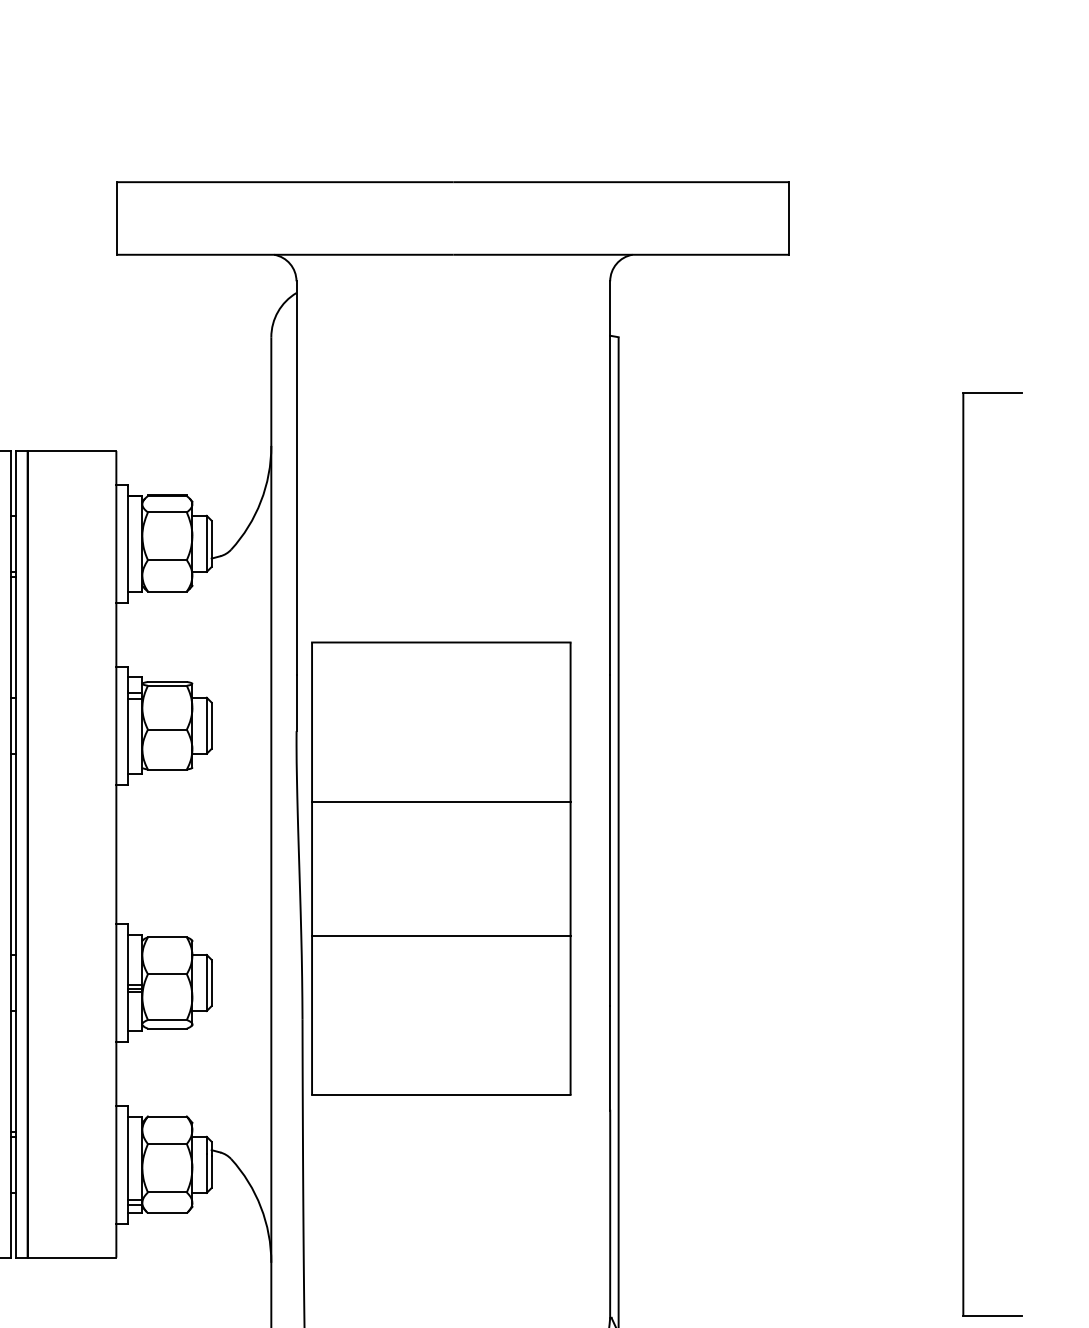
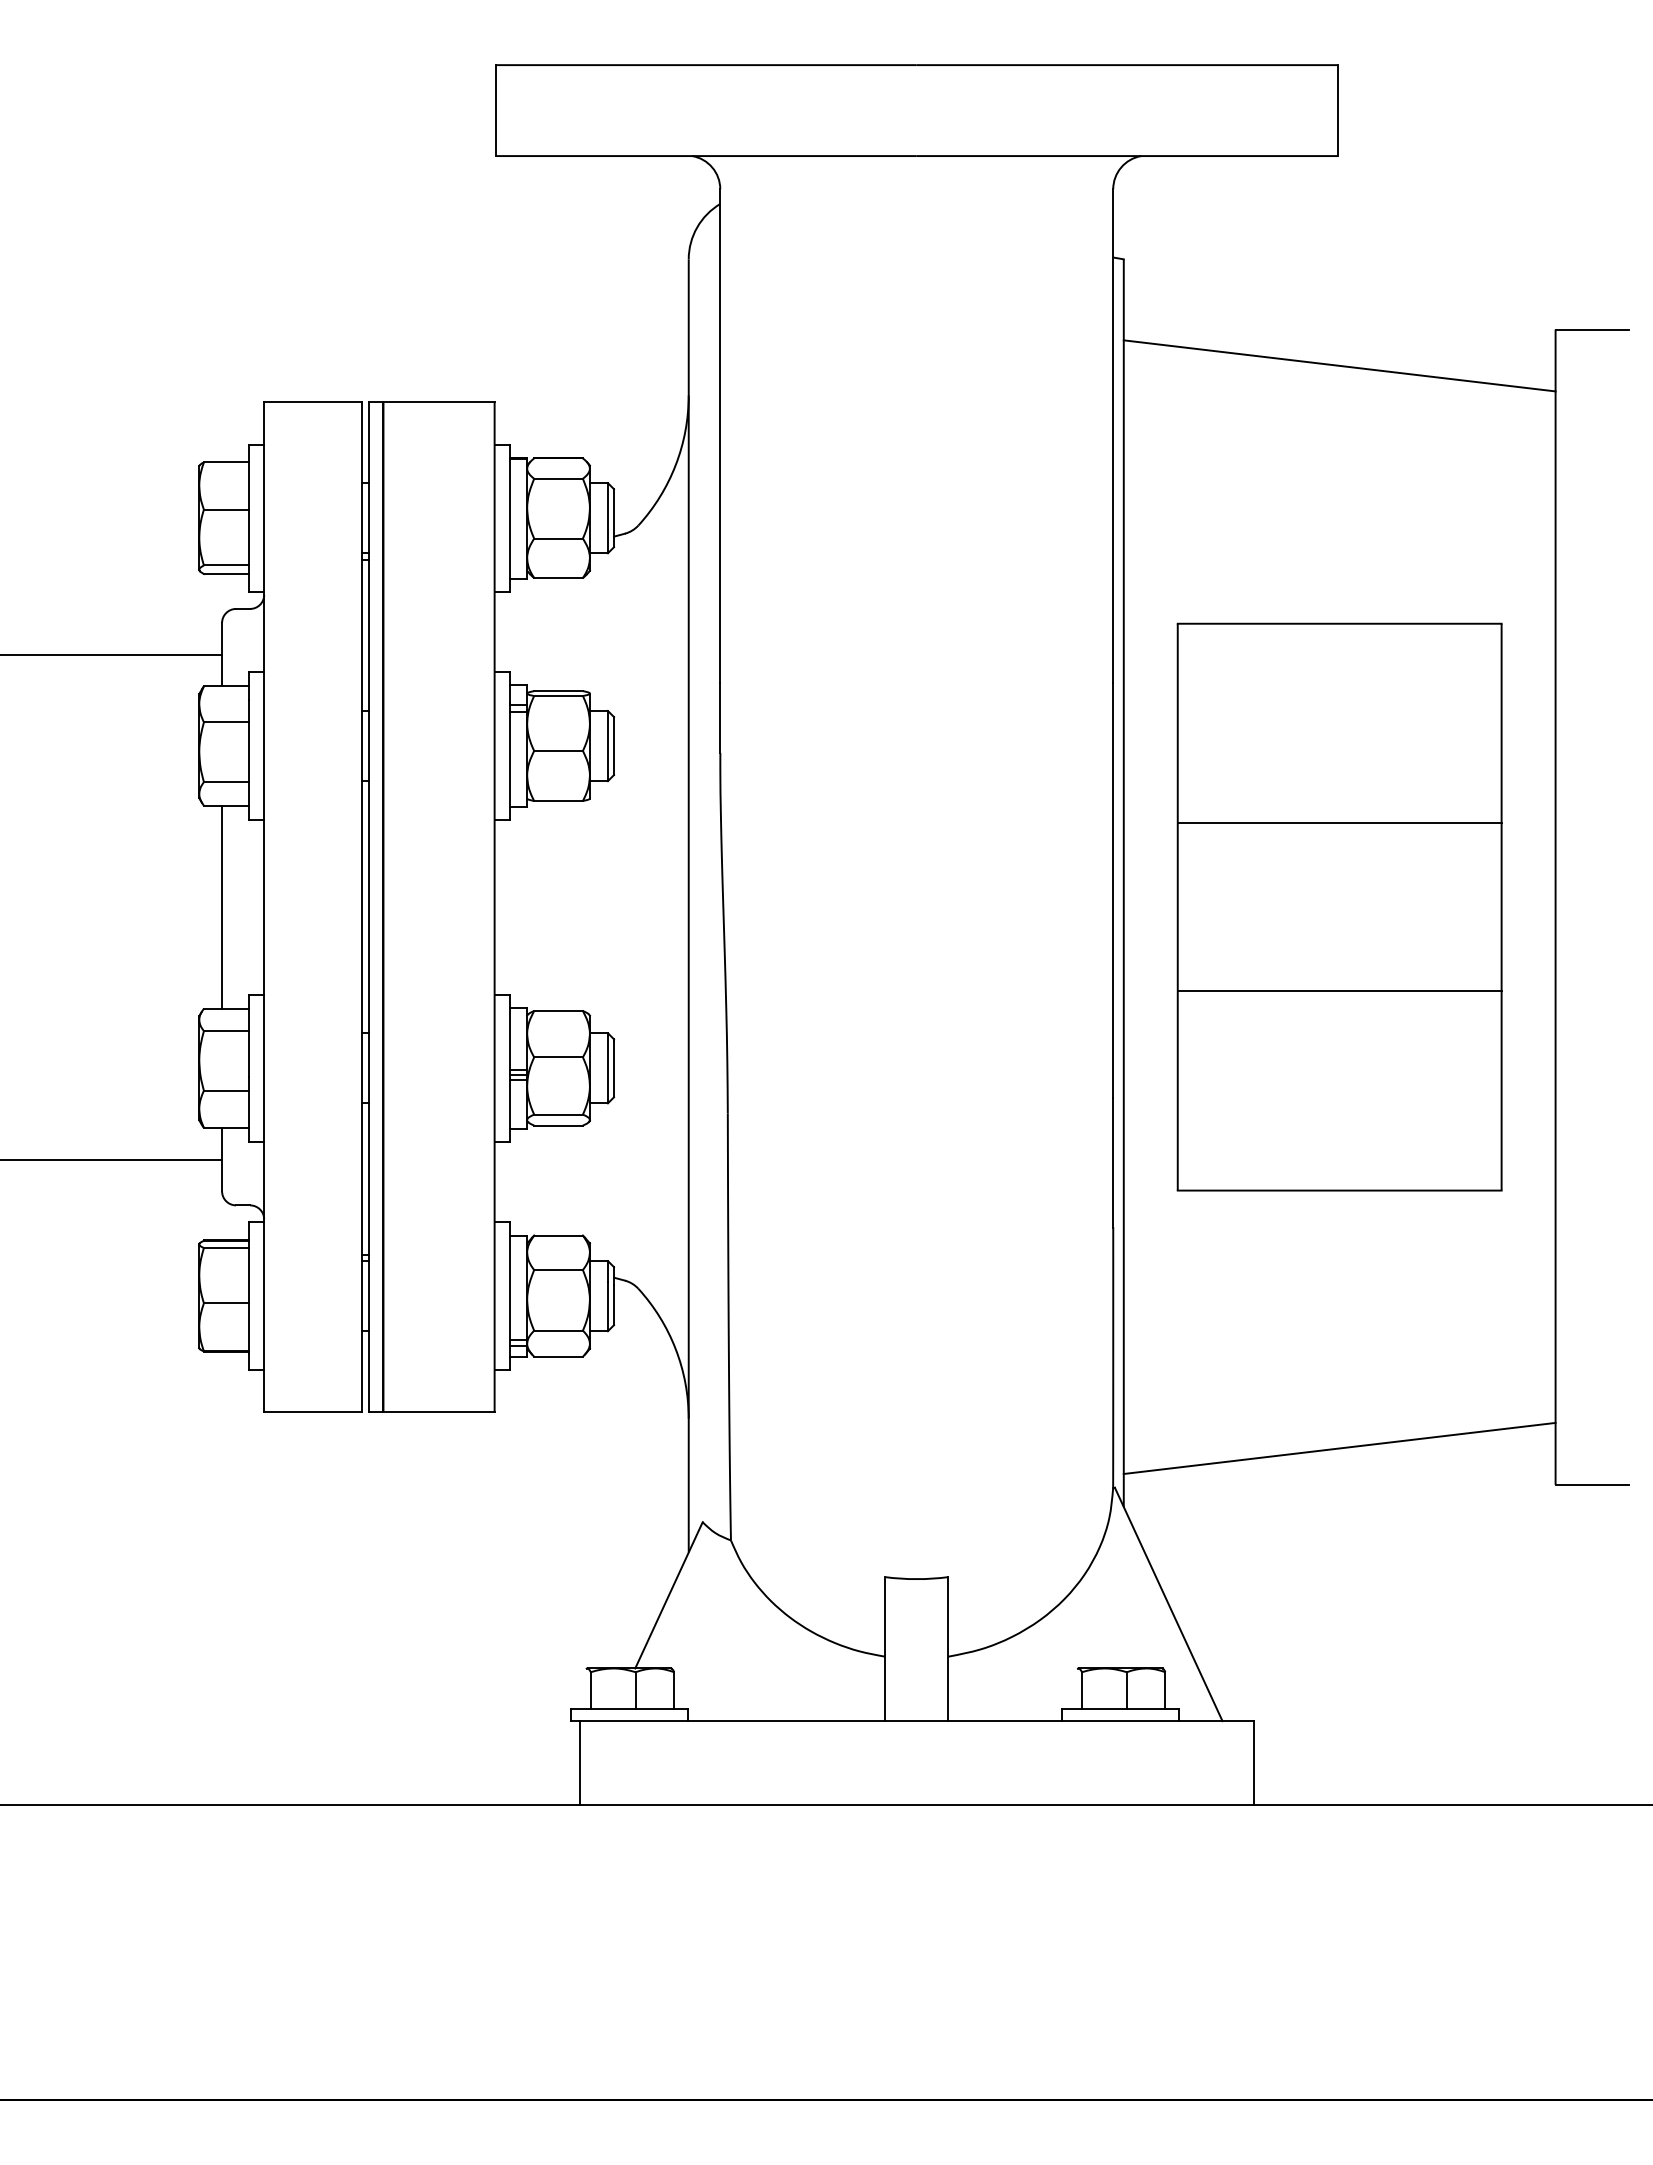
line: (790, 421) -> (1339, 365), added
part: (441, 868) -> (1339, 906), moved
line: (790, 1286) -> (1339, 1448), added

